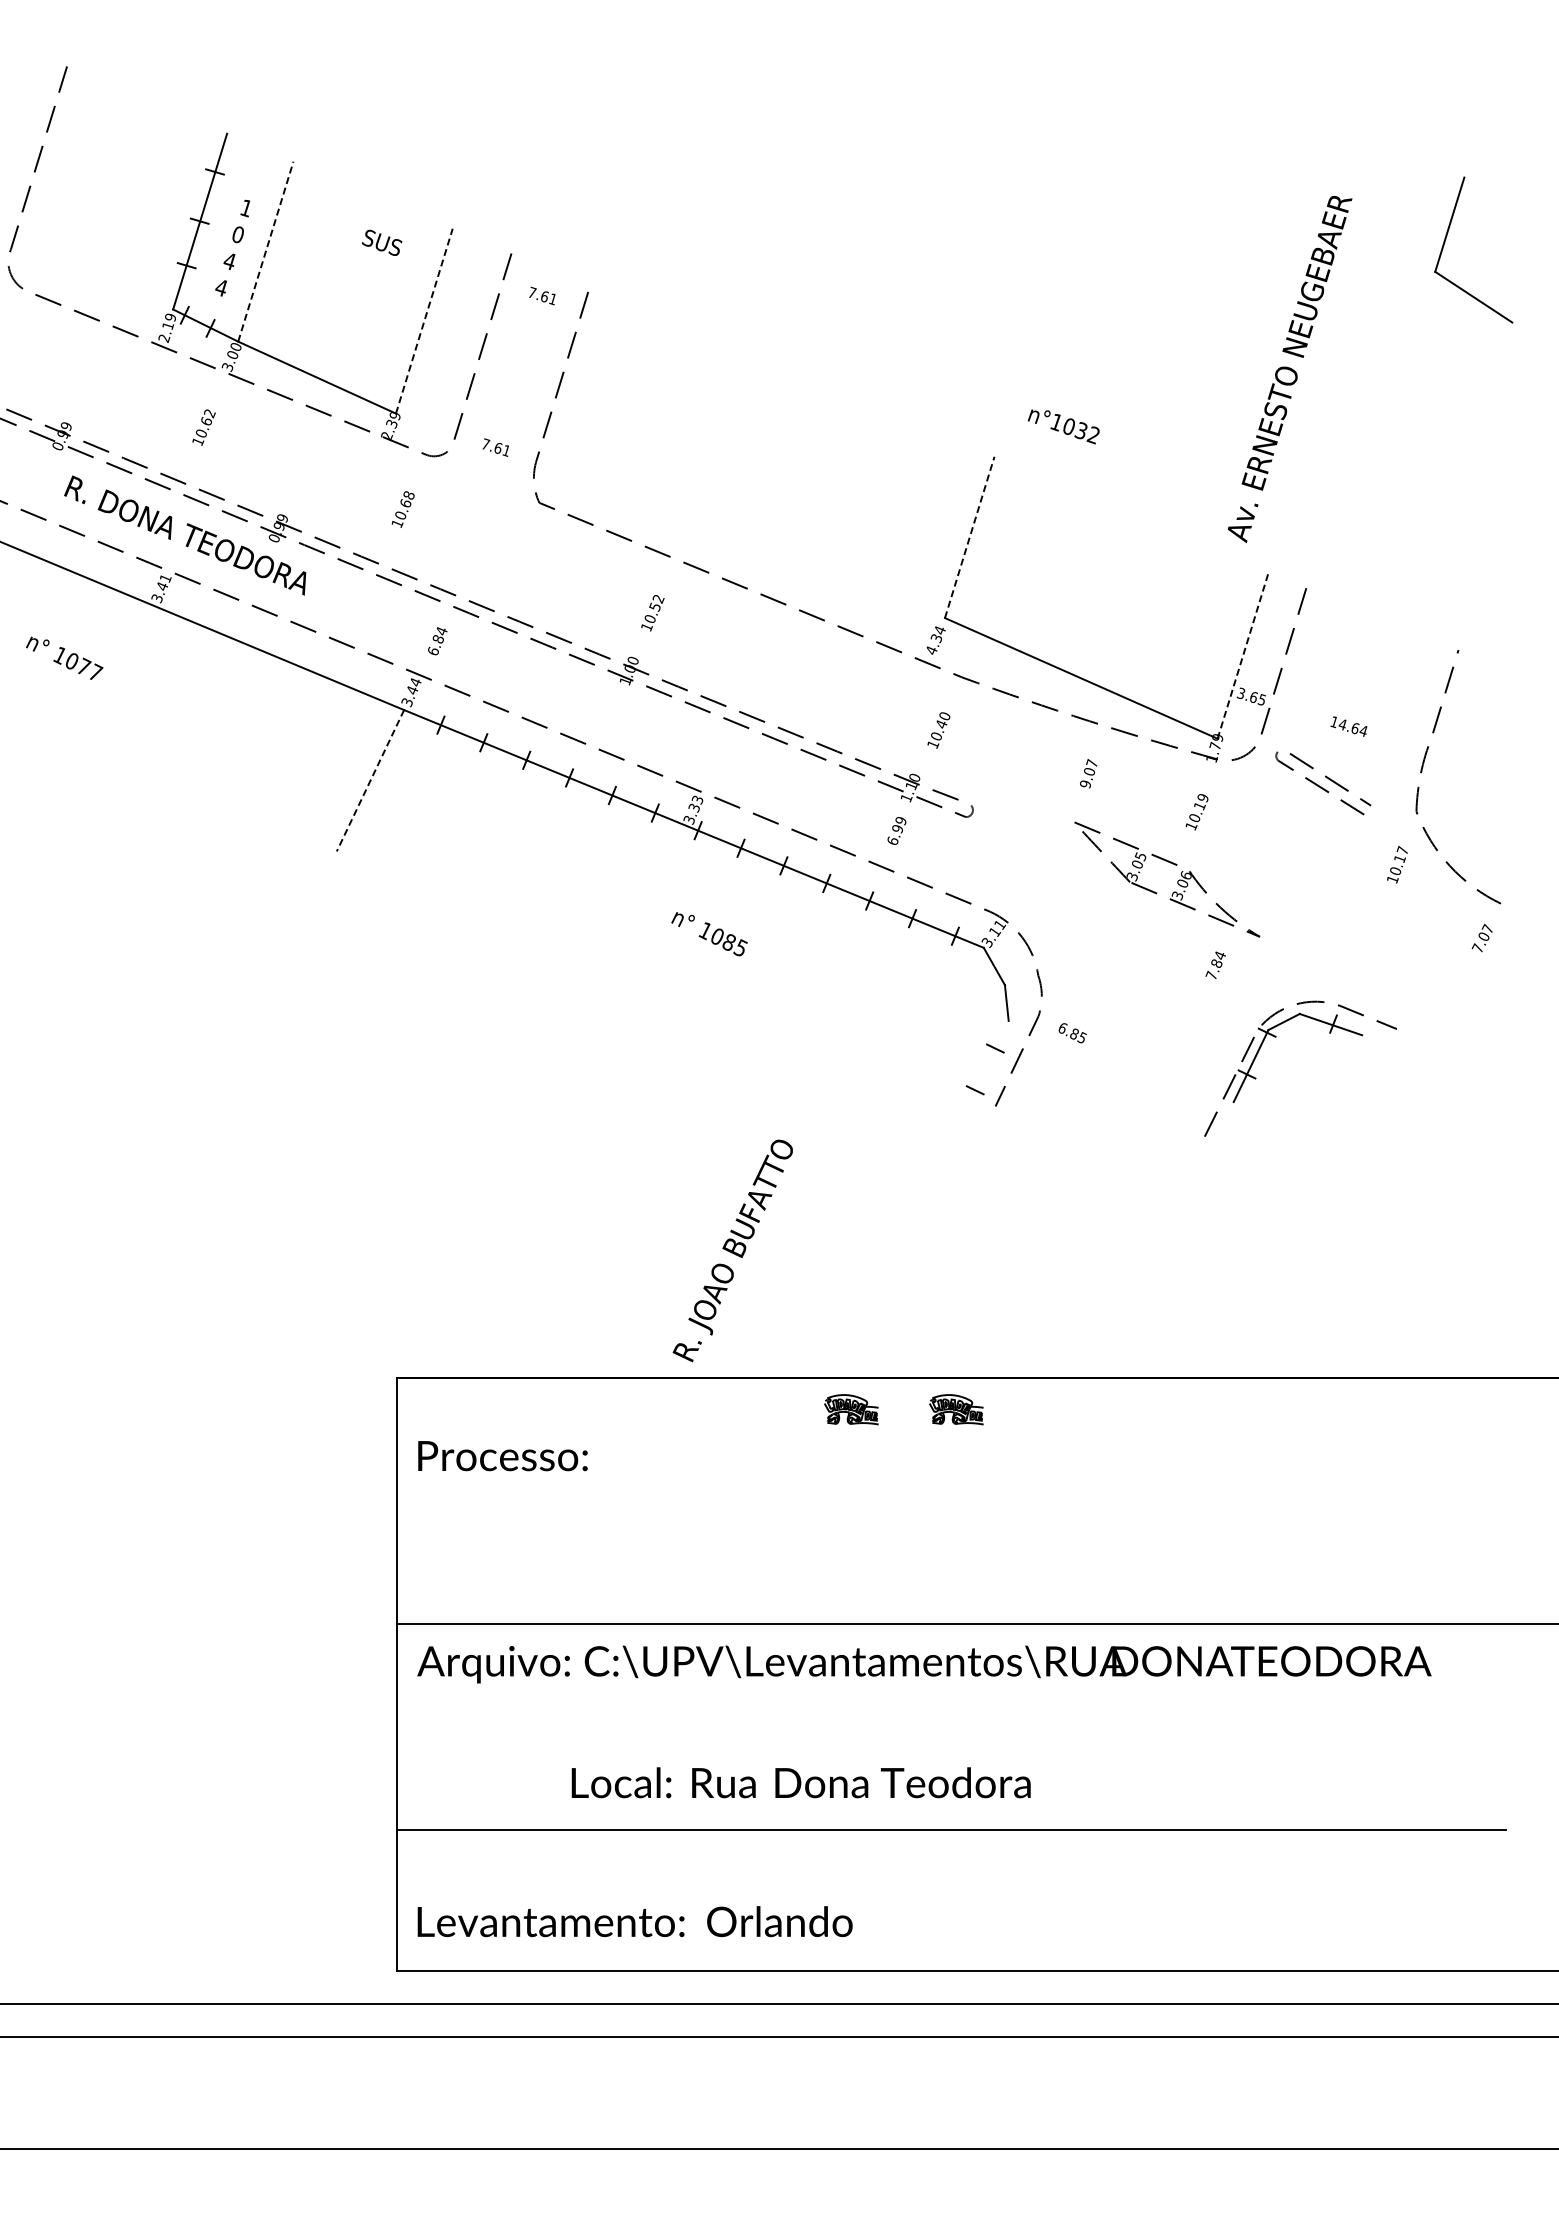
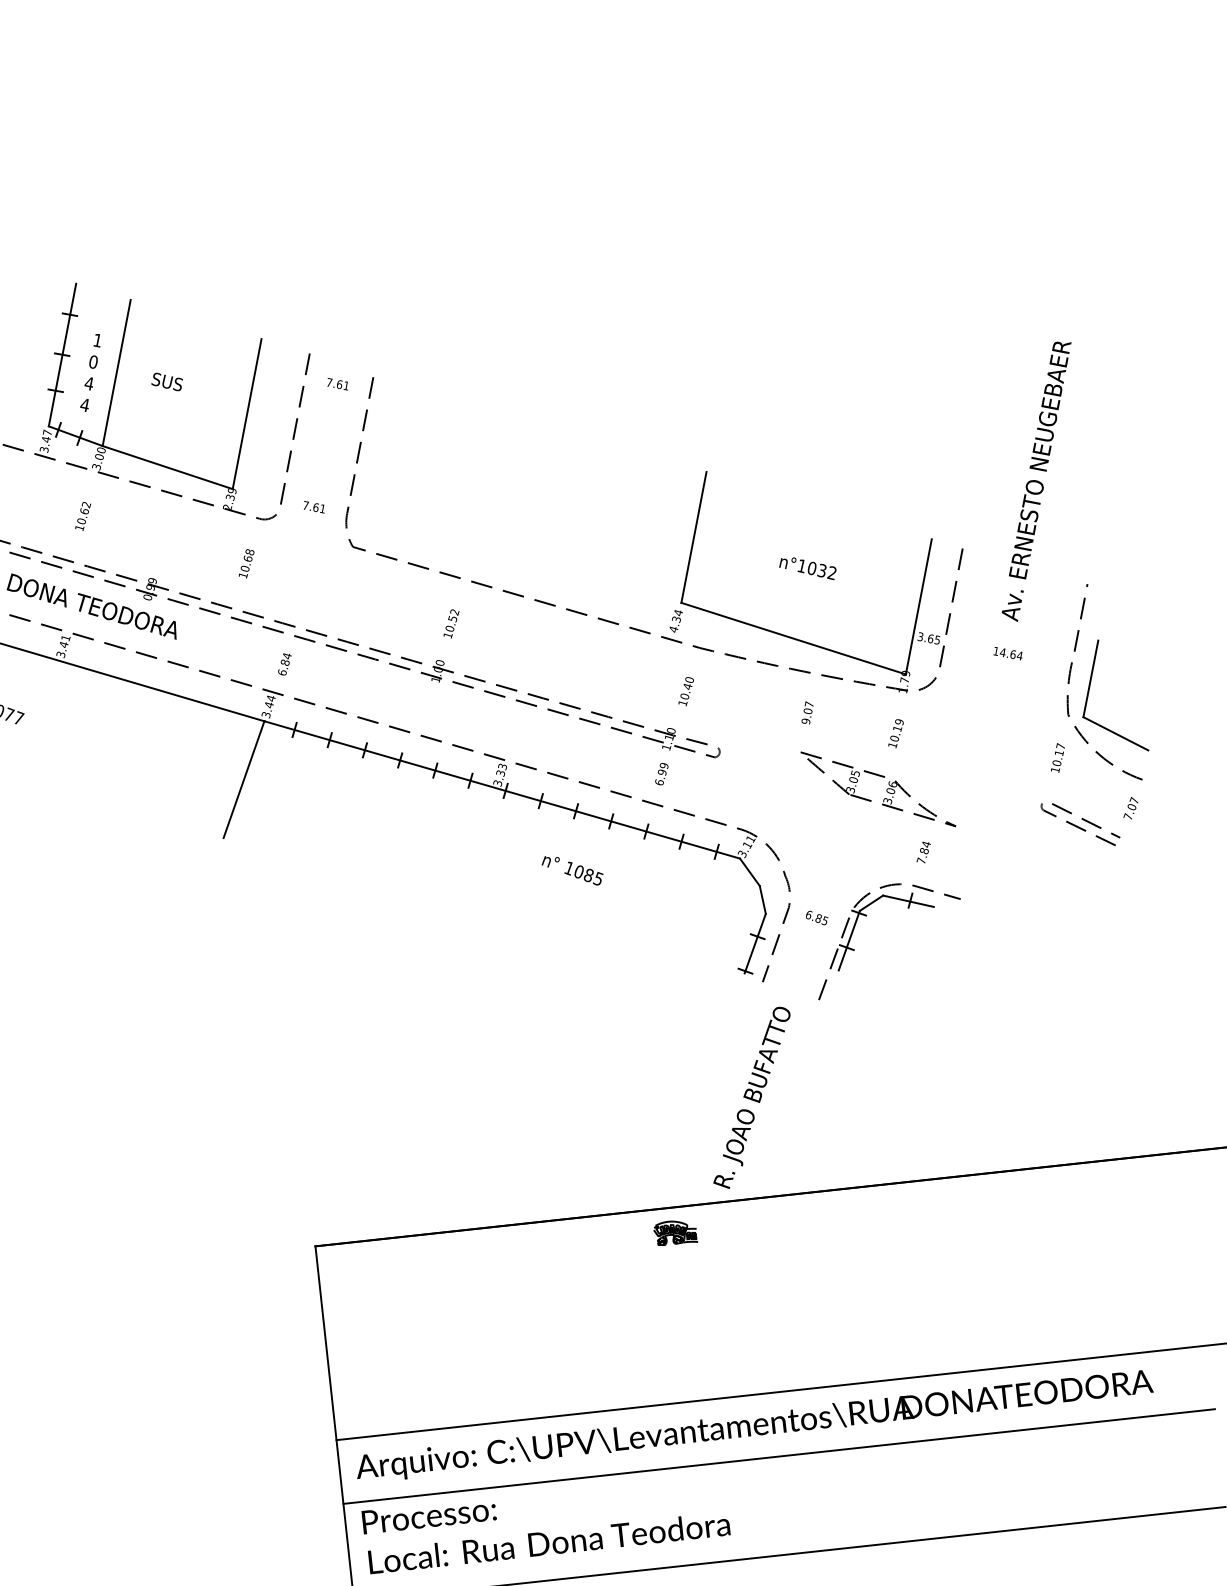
part: (1446, 239) -> (1089, 690), moved
text: (382, 242) -> (167, 381), moved
line: (265, 251) -> (116, 372), dashed -> solid
line: (424, 321) -> (247, 414), dashed -> solid
text: (167, 327) -> (45, 440), 2.19 -> 3.47
text: (1289, 369) -> (1036, 481), moved
text: (1063, 426) -> (807, 568), moved
line: (969, 536) -> (693, 536), dashed -> solid
line: (1243, 655) -> (919, 606), dashed -> solid
line: (370, 781) -> (244, 780), dashed -> solid
curve: (1321, 786) -> (1079, 826), moved
text: (709, 934) -> (572, 870), moved
part: (1276, 1037) -> (866, 916), moved
line: (990, 1056) -> (754, 943), added
text: (732, 1250) -> (751, 1097), moved
part: (956, 1409) -> (757, 1223), removed
text: (502, 1456) -> (428, 1515), moved
line: (951, 1705) -> (779, 1456), added
text: (800, 1782) -> (548, 1542), moved

